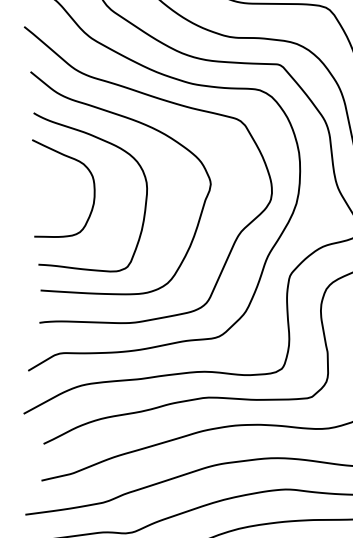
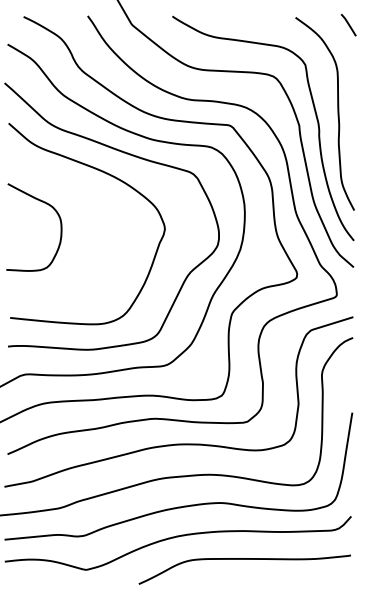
curve: (117, 148) -> (83, 194), removed

